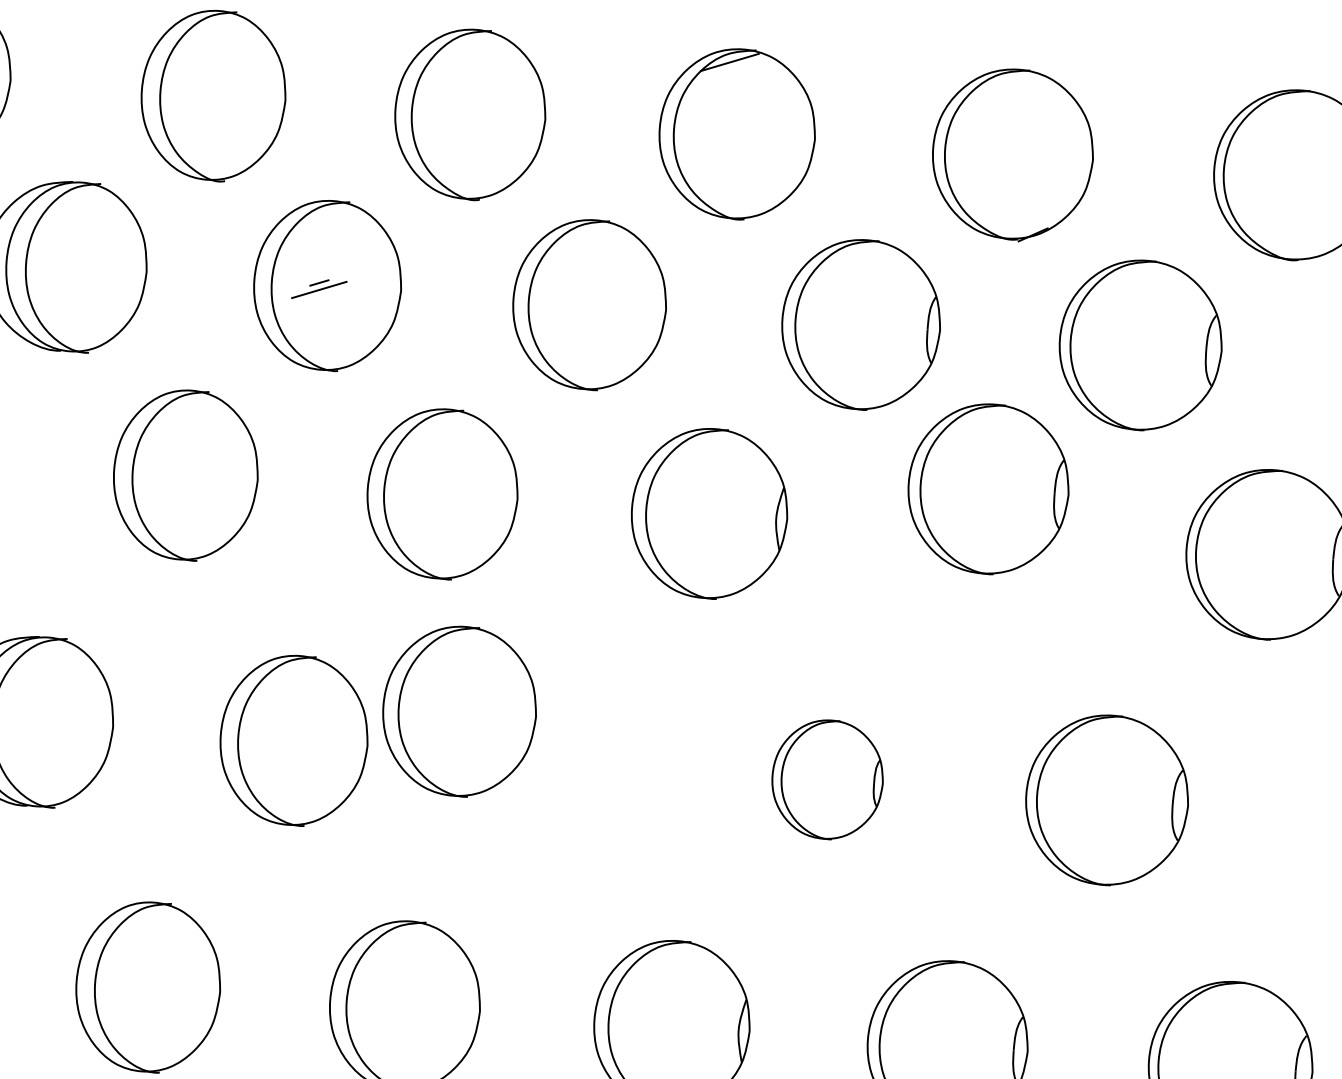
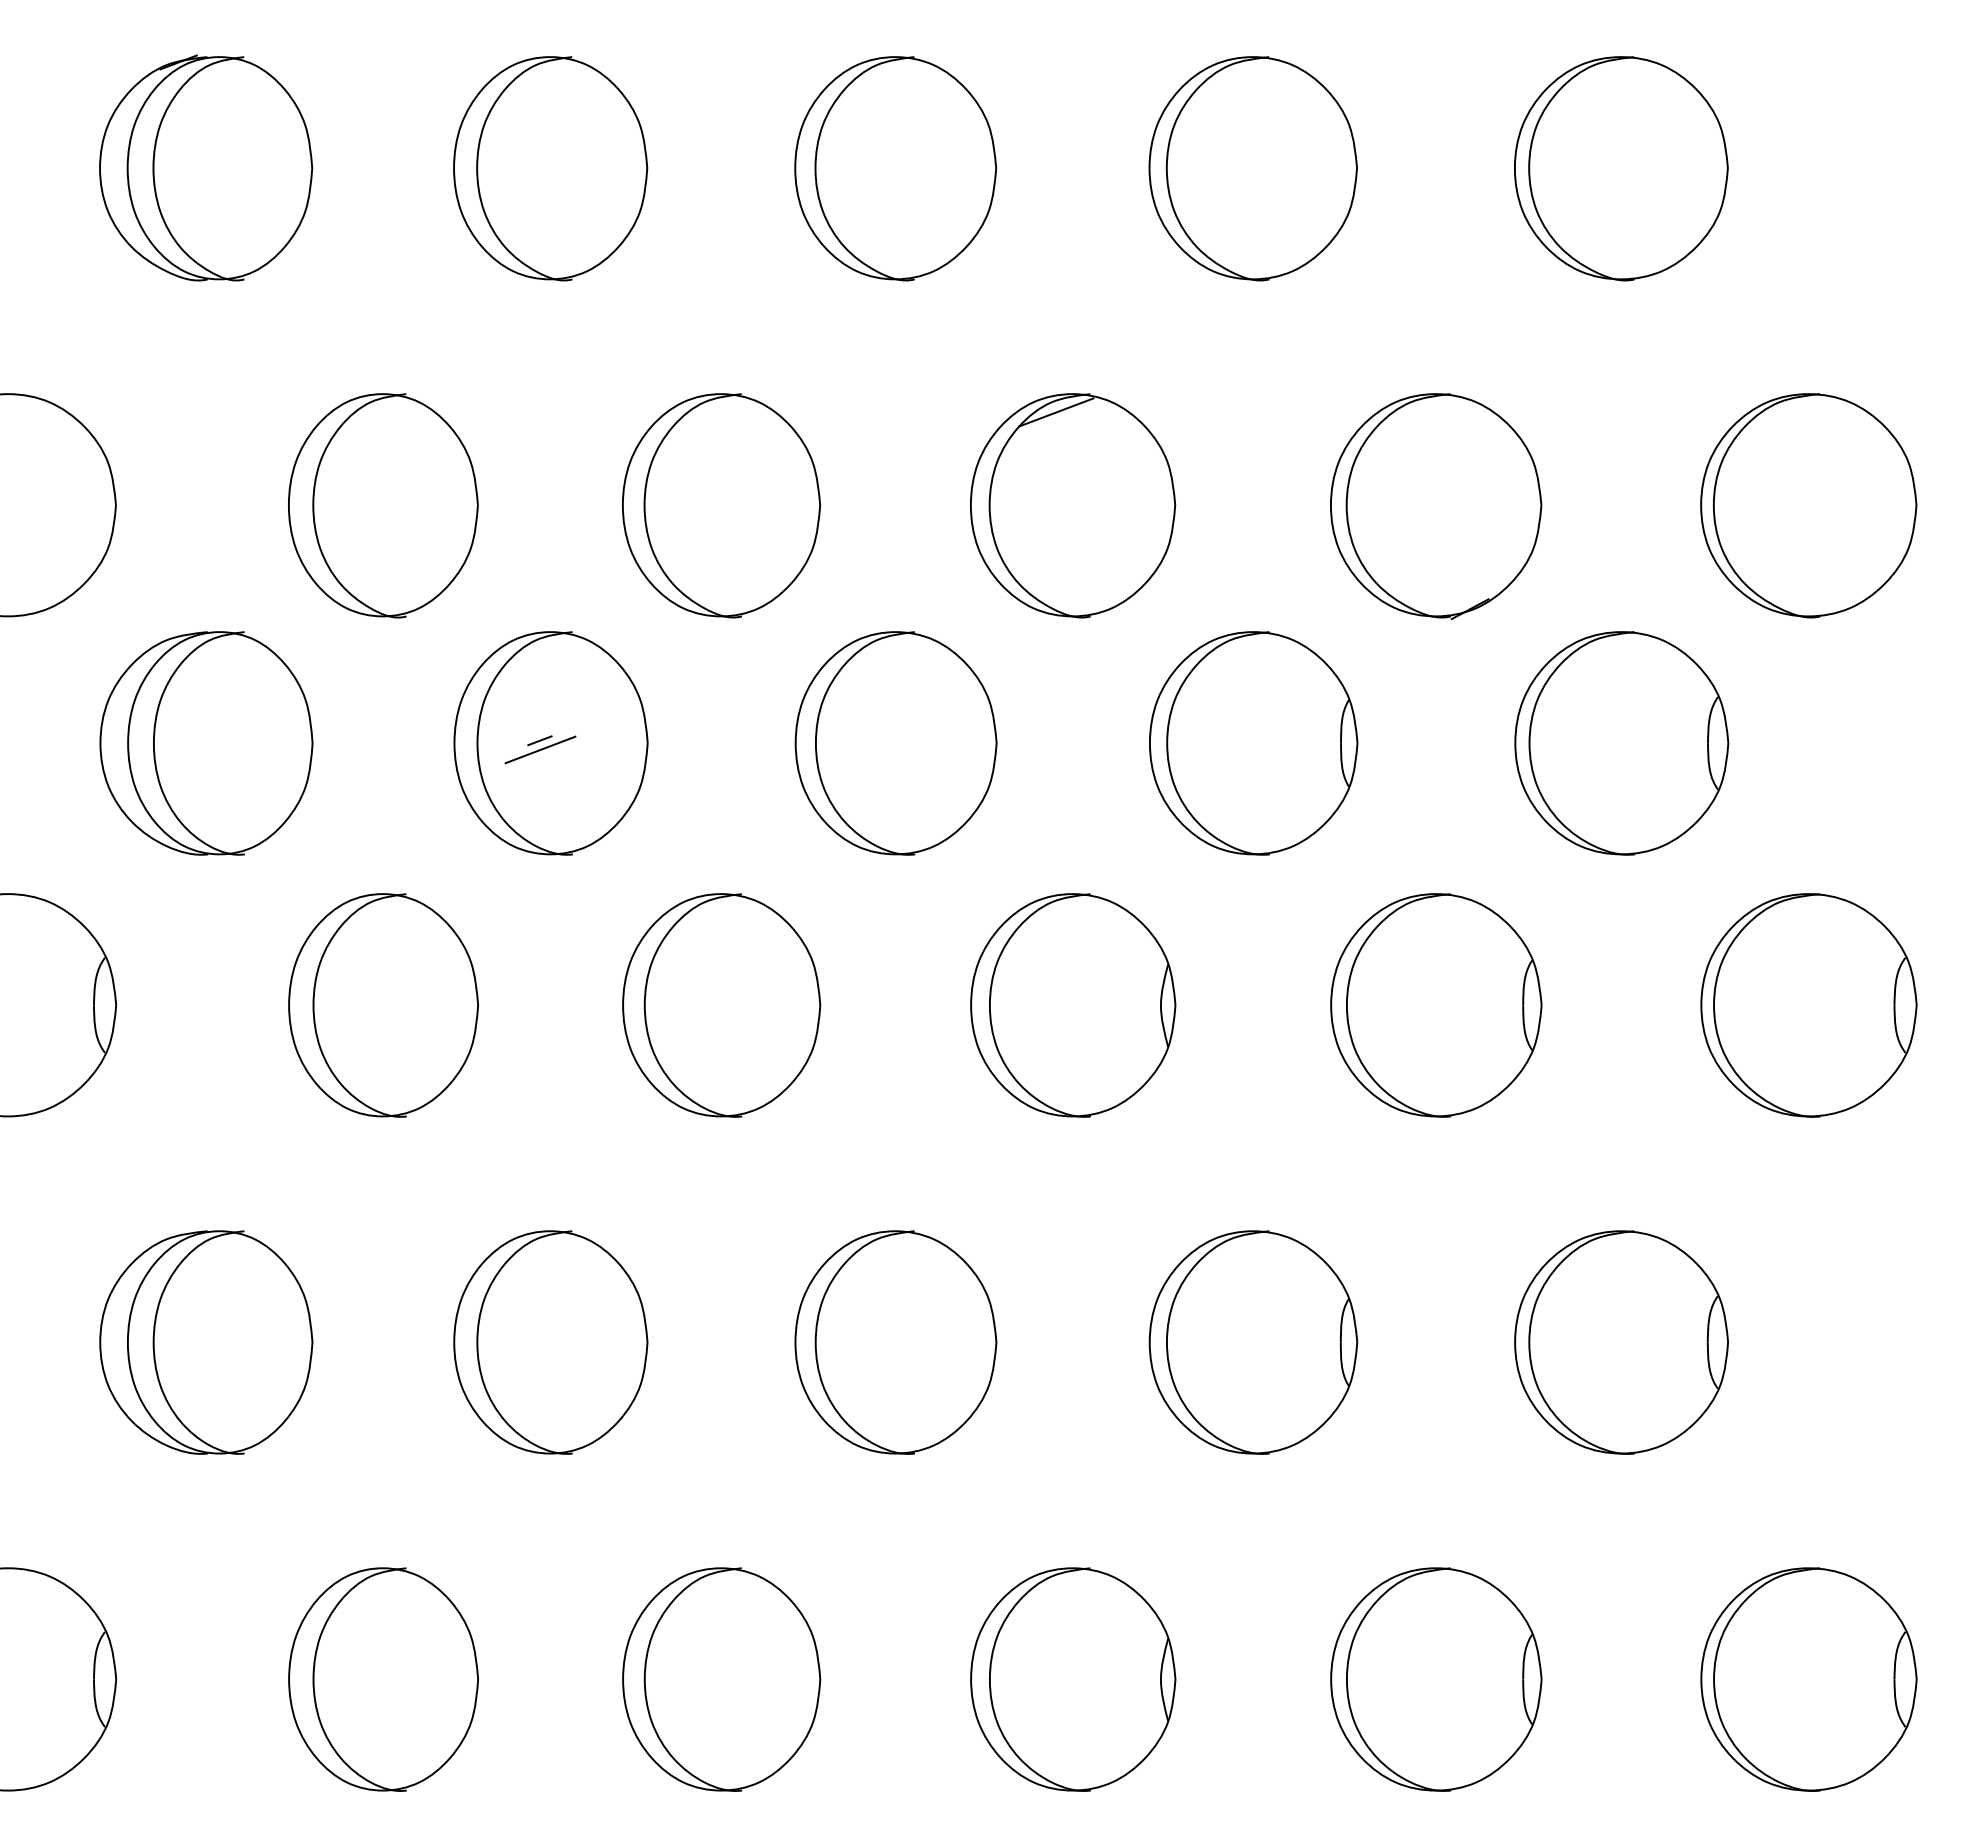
part: (988, 489) -> (1436, 1005), moved
part: (459, 711) -> (895, 1342), moved
part: (827, 779) -> (1253, 1342), size x1.43

